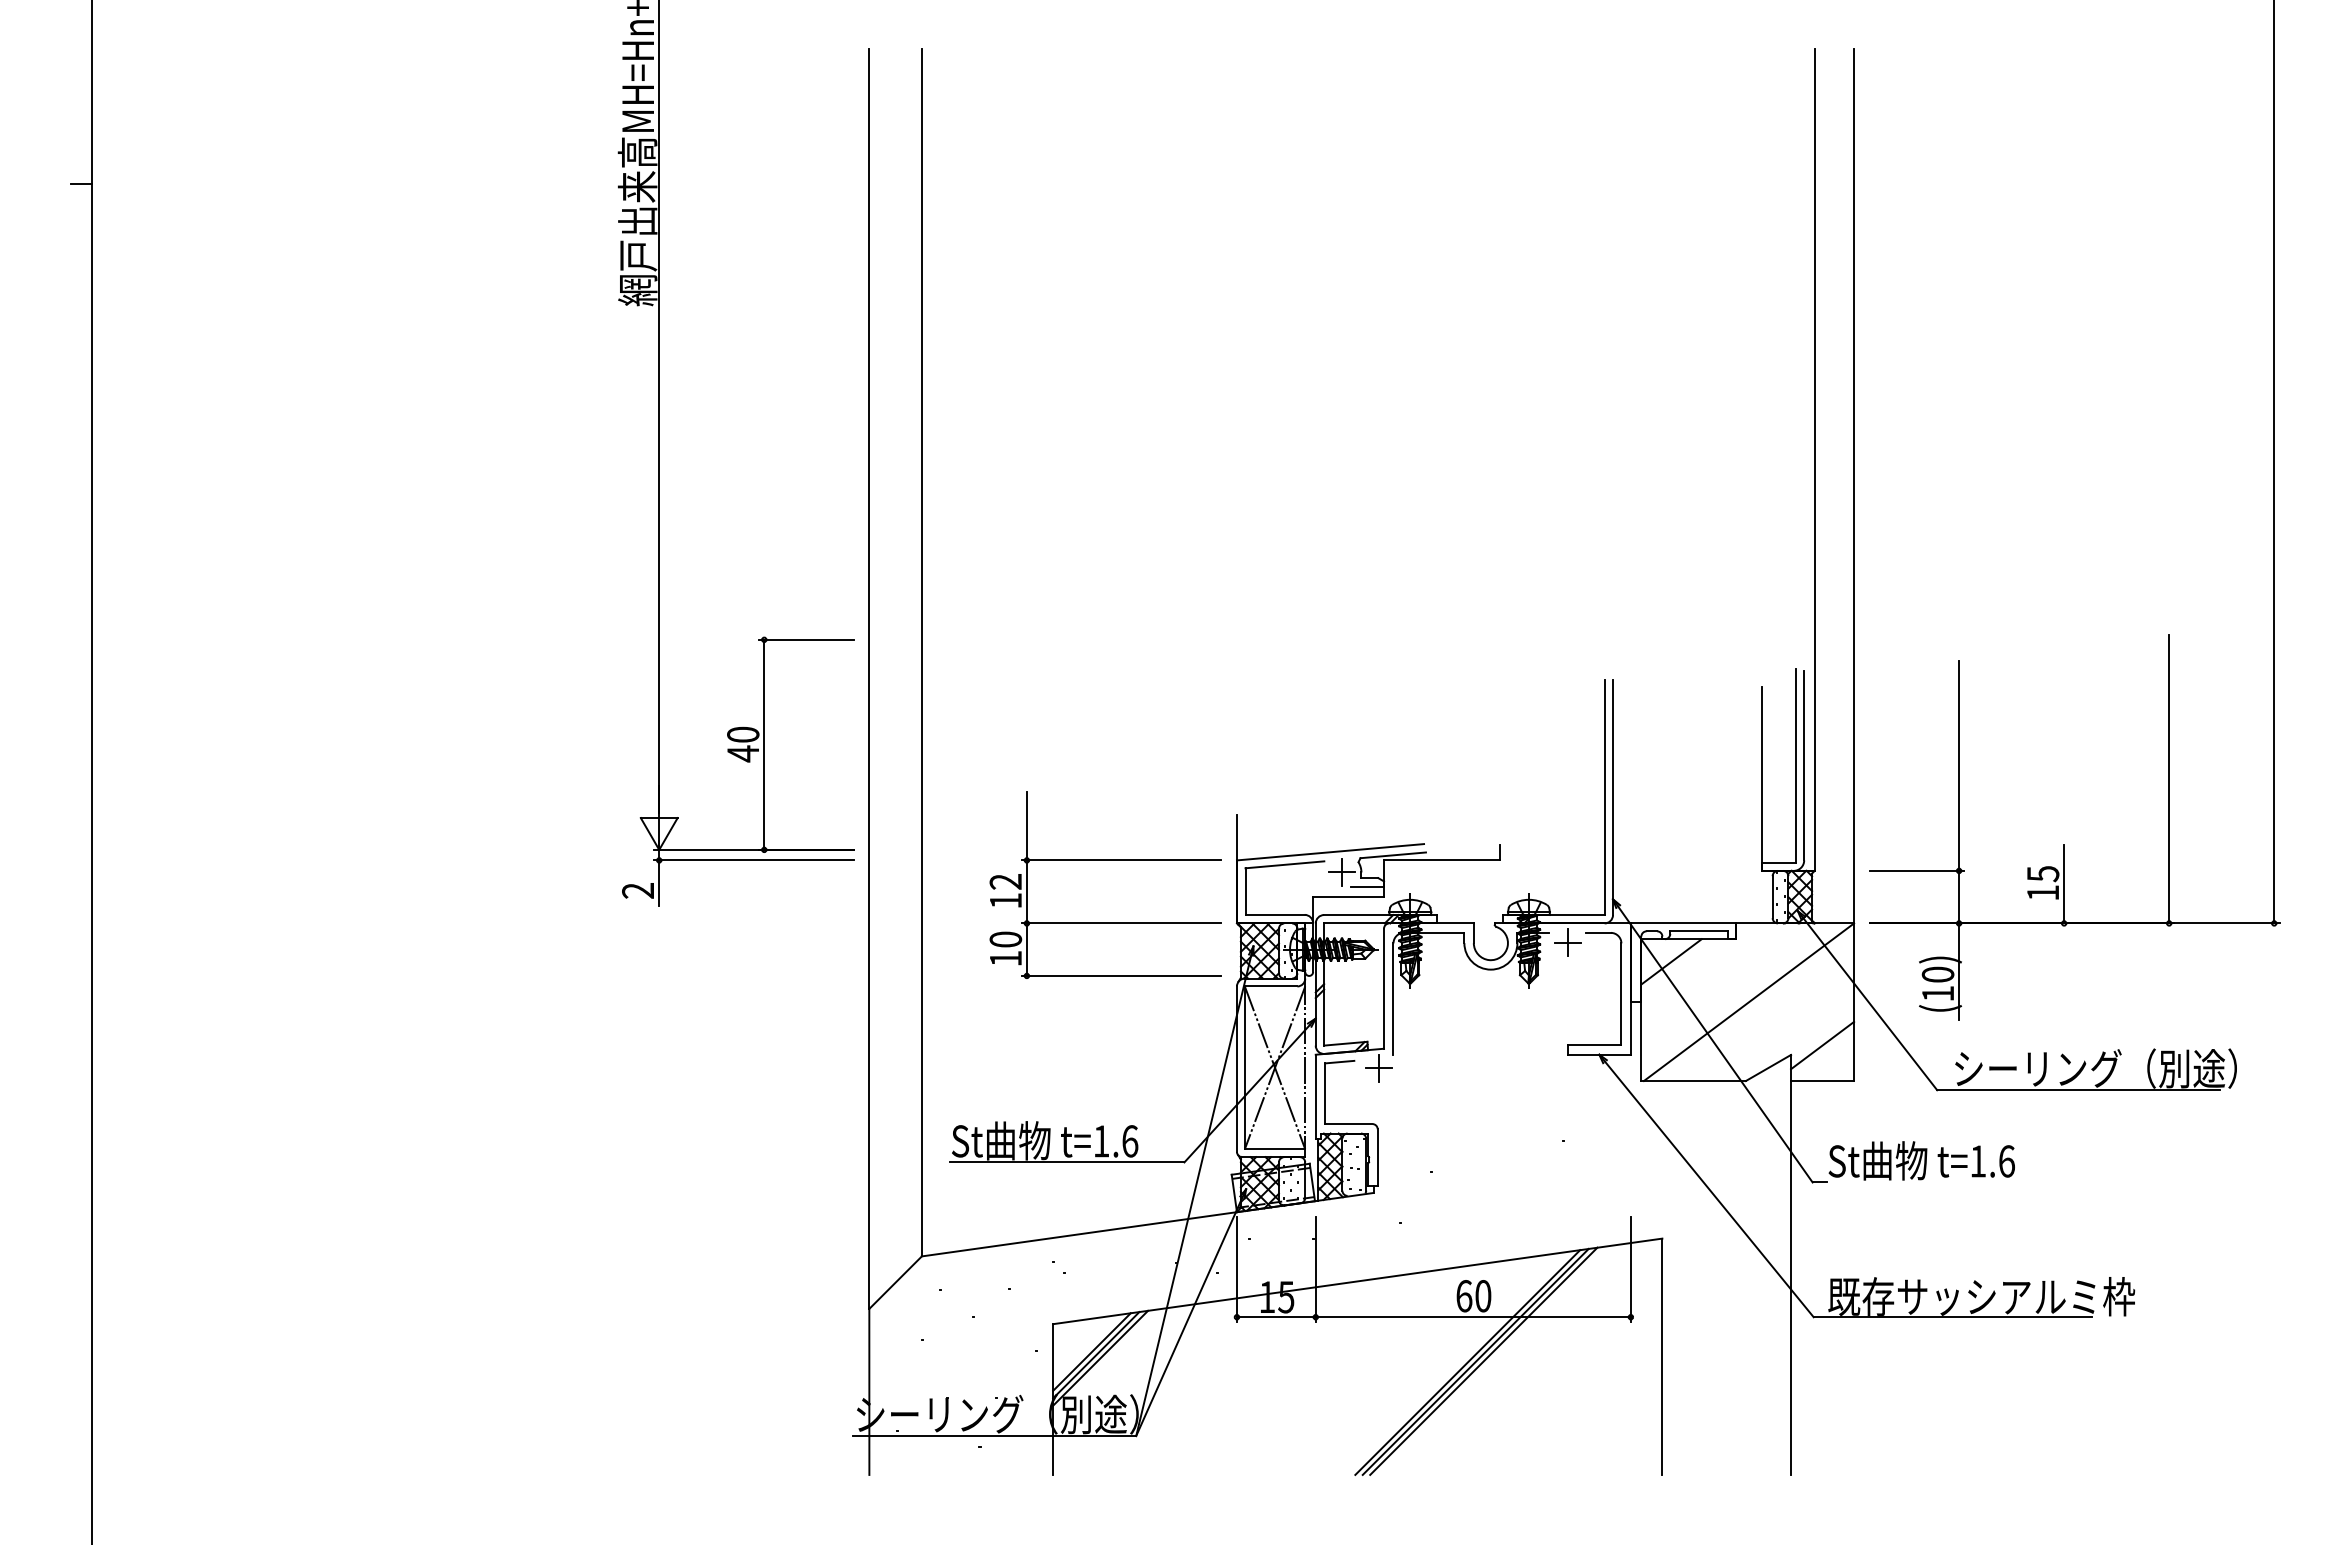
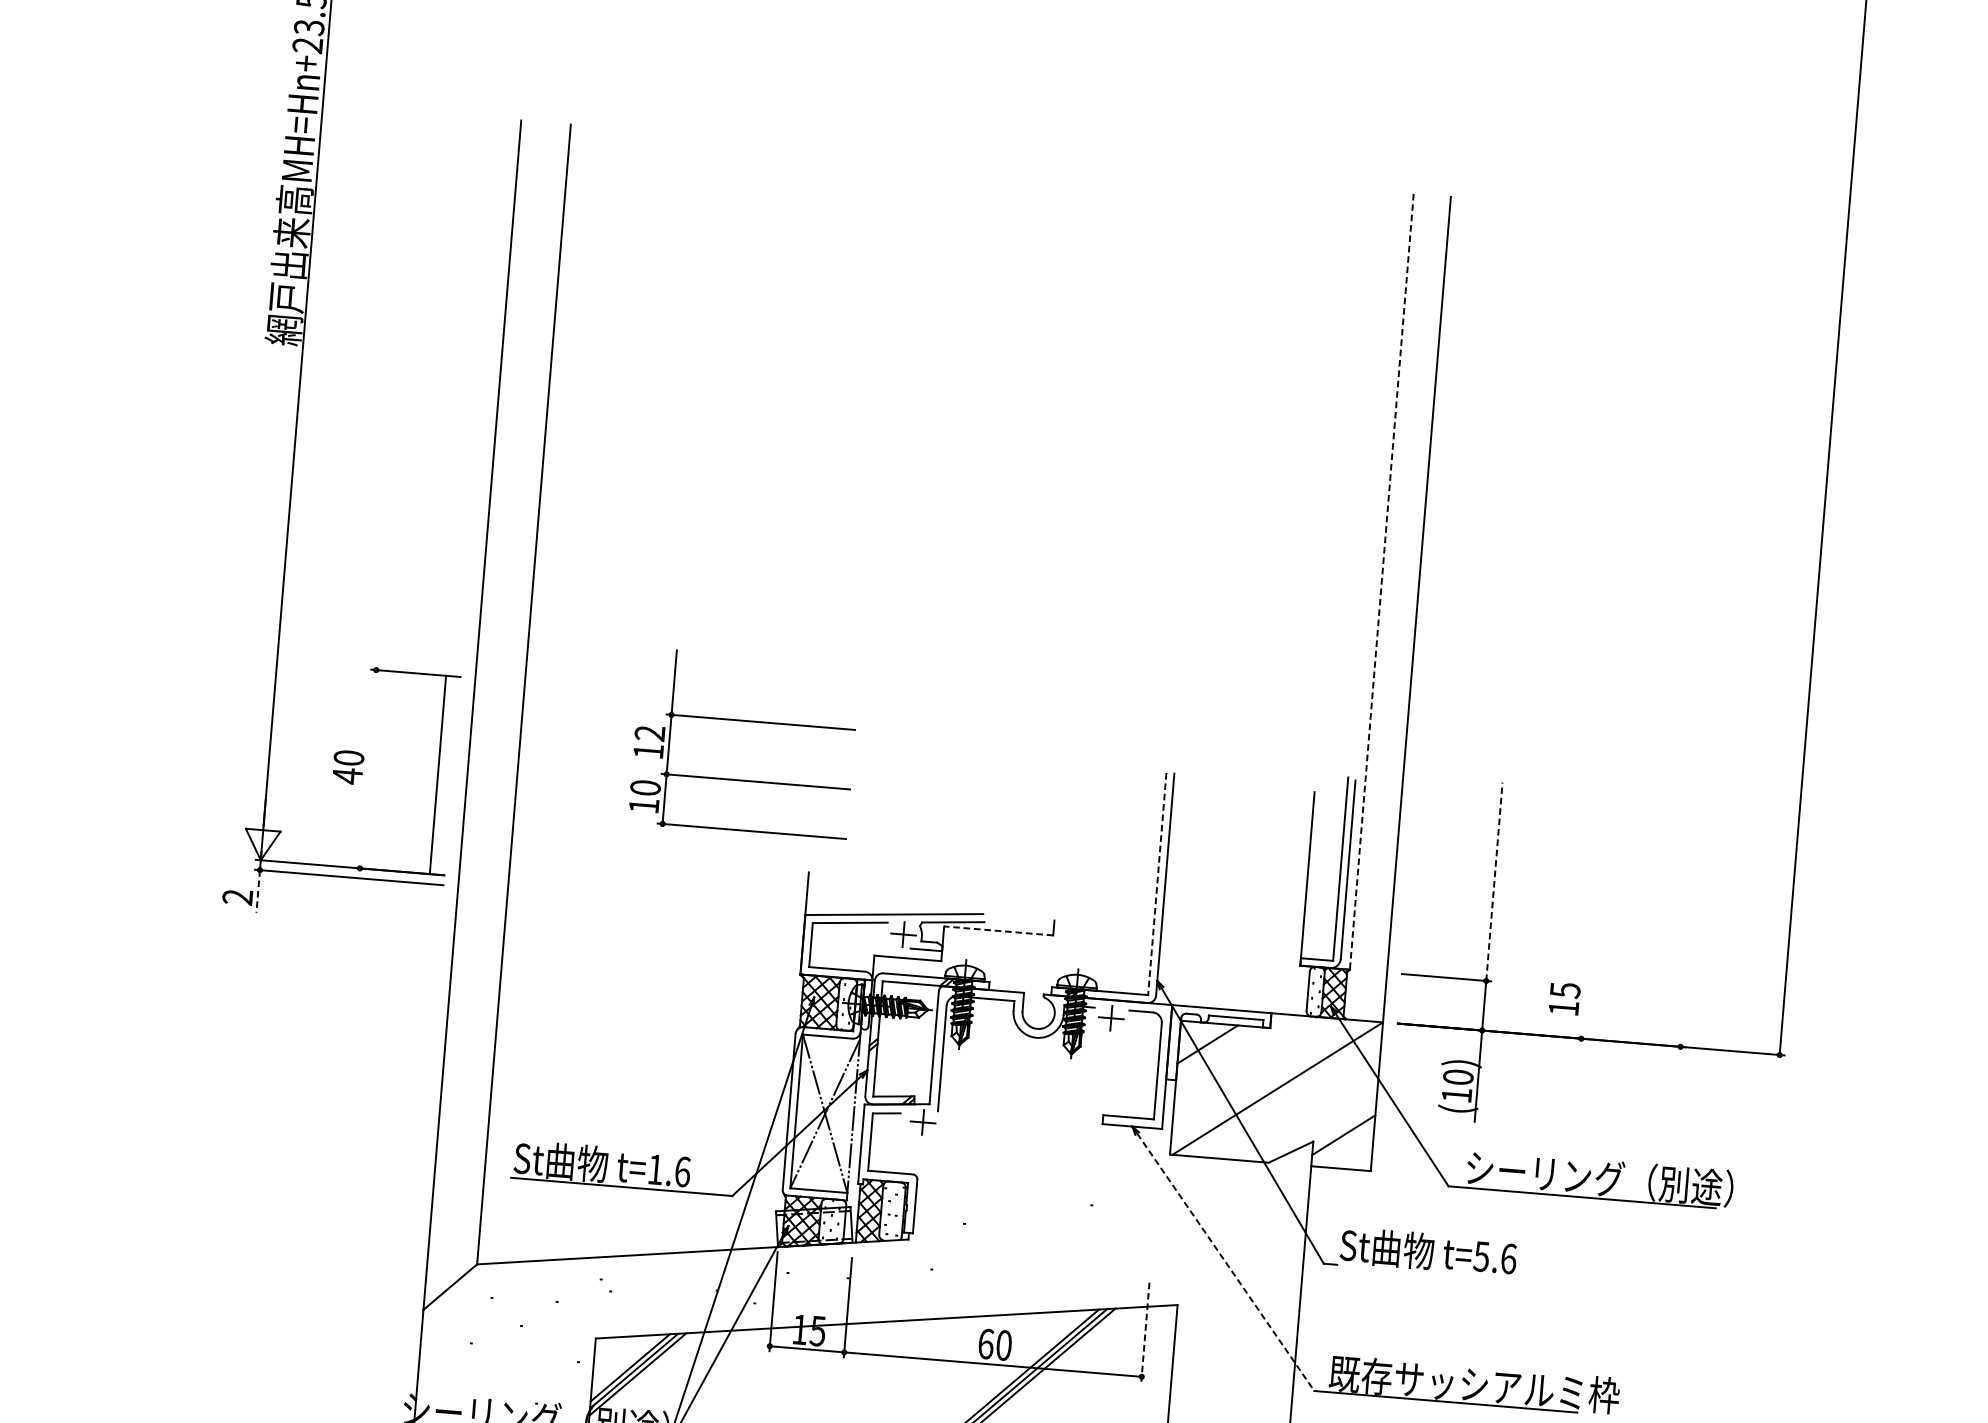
line: (1814, 459) -> (1381, 581), solid -> dashed
line: (764, 744) -> (438, 774), moved
line: (1959, 765) -> (1494, 881), solid -> dashed
line: (2169, 778) -> (1692, 910), removed
line: (1604, 797) -> (1157, 884), solid -> dashed
part: (1105, 860) -> (745, 721), moved
line: (1441, 860) -> (998, 930), solid -> dashed
line: (659, 882) -> (258, 891), solid -> dashed
line: (2064, 883) -> (1584, 1001), removed
text: (1977, 1161) -> (1481, 1256), t=1.6 -> t=5.6
line: (1709, 1189) -> (1225, 1262), solid -> dashed
line: (1630, 1269) -> (1145, 1331), solid -> dashed

